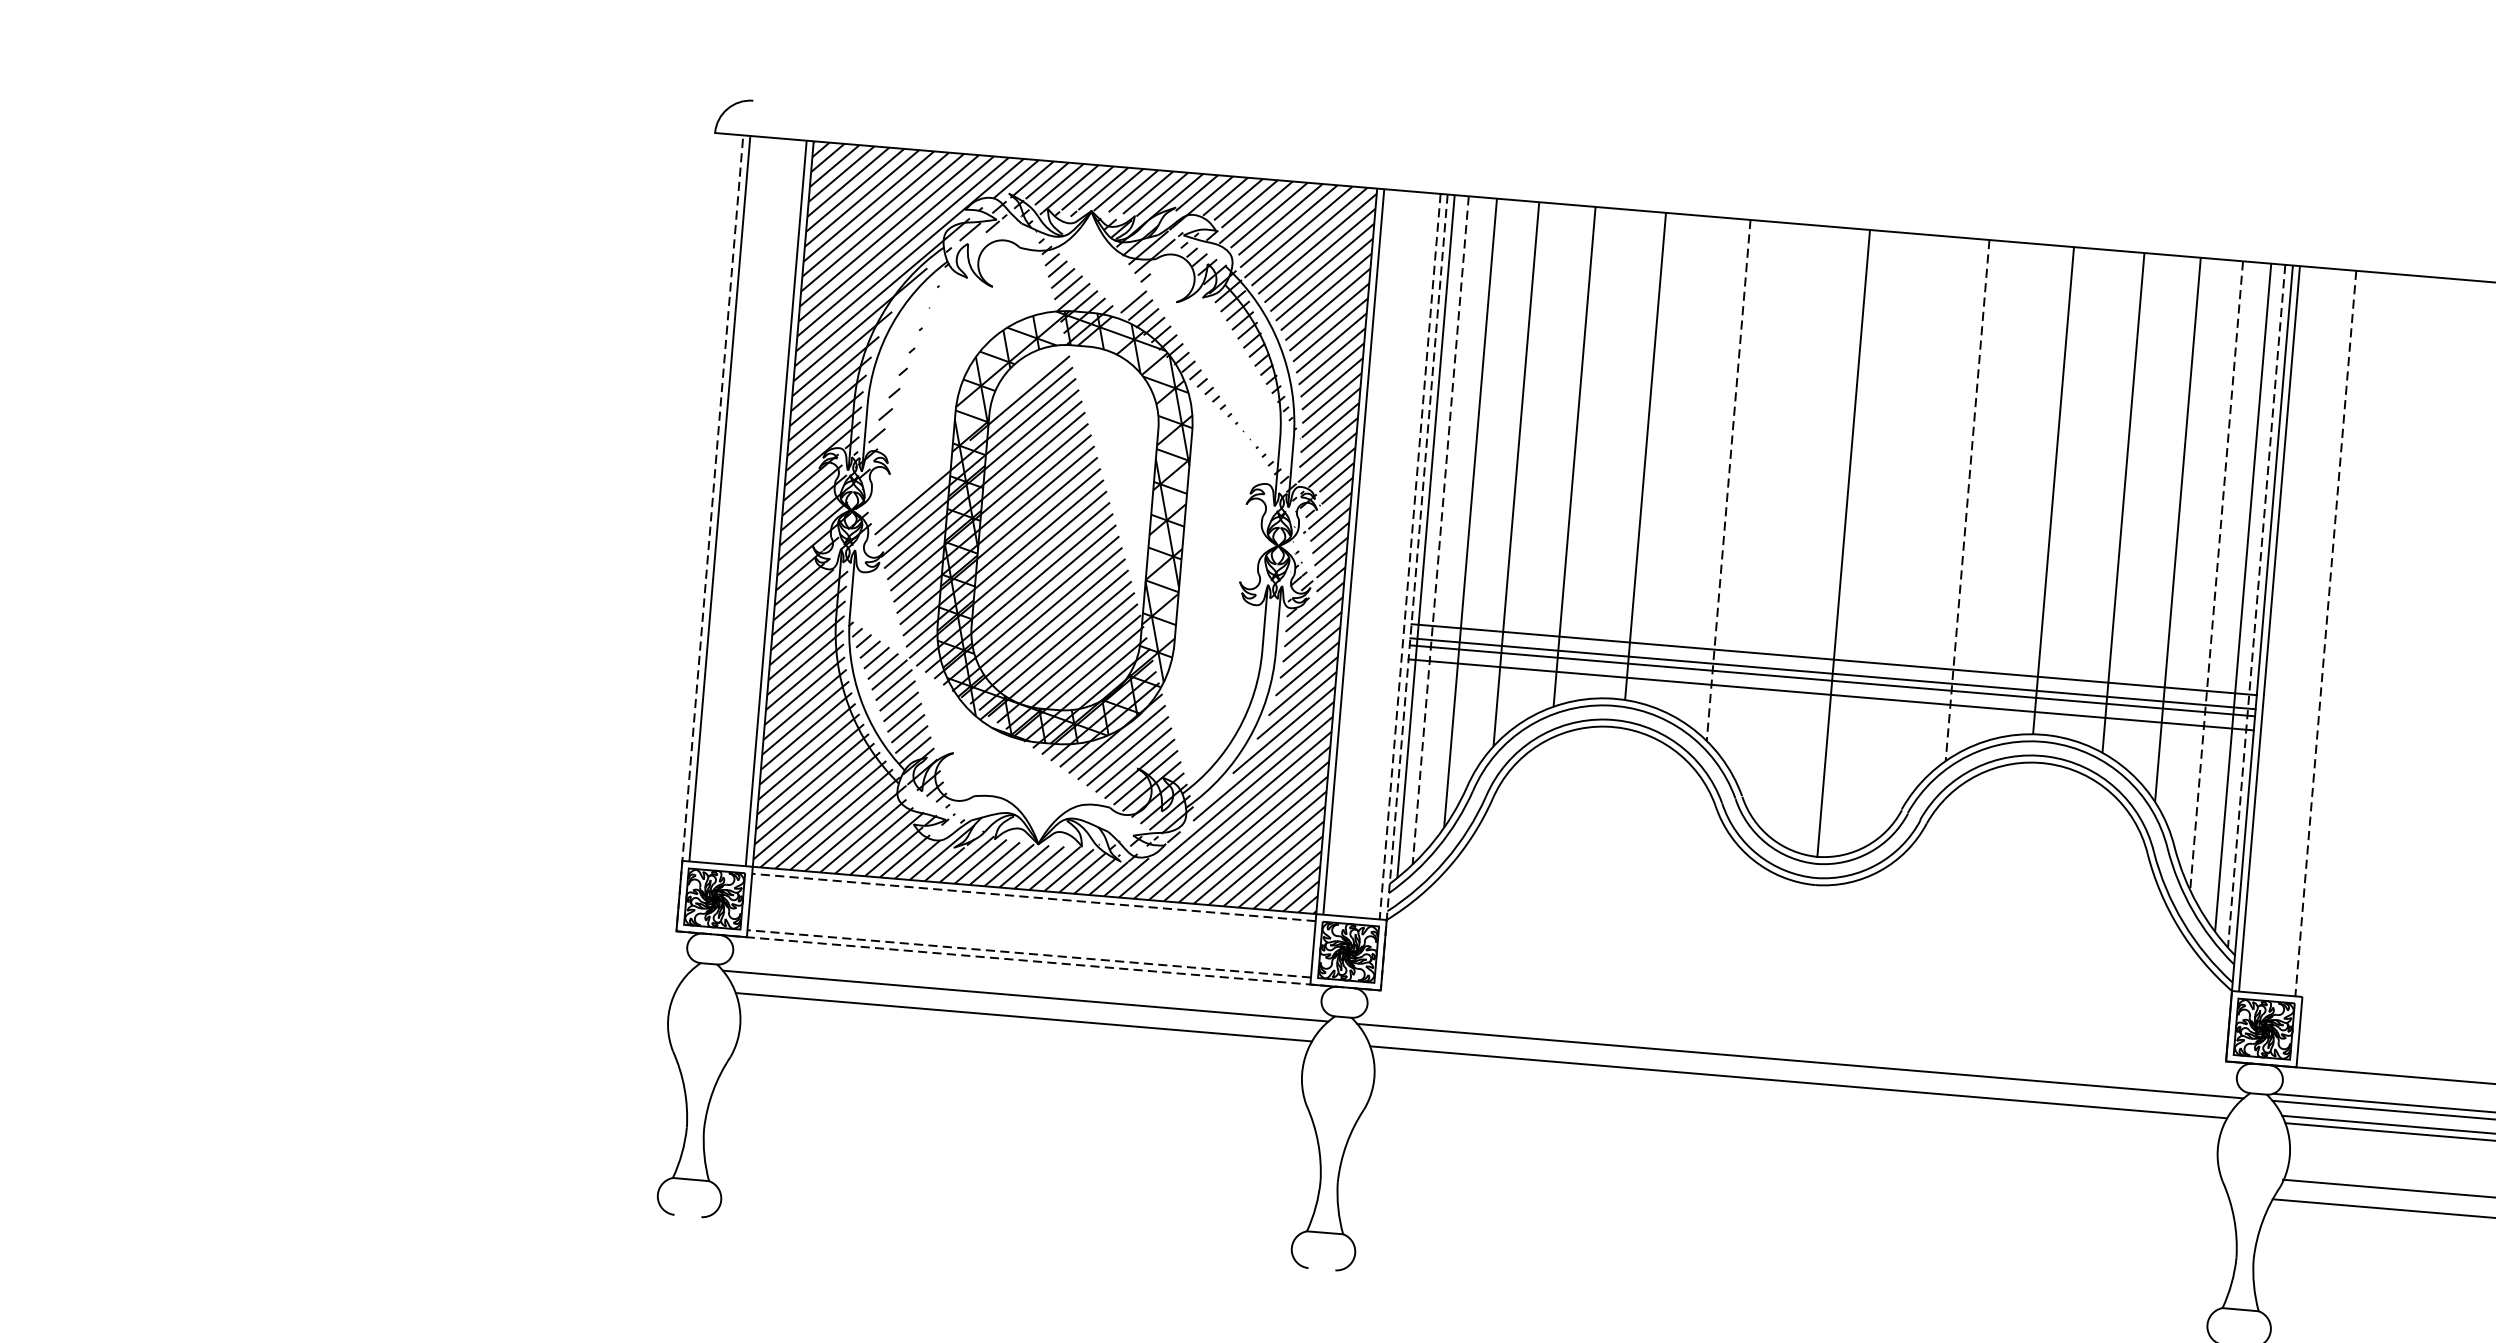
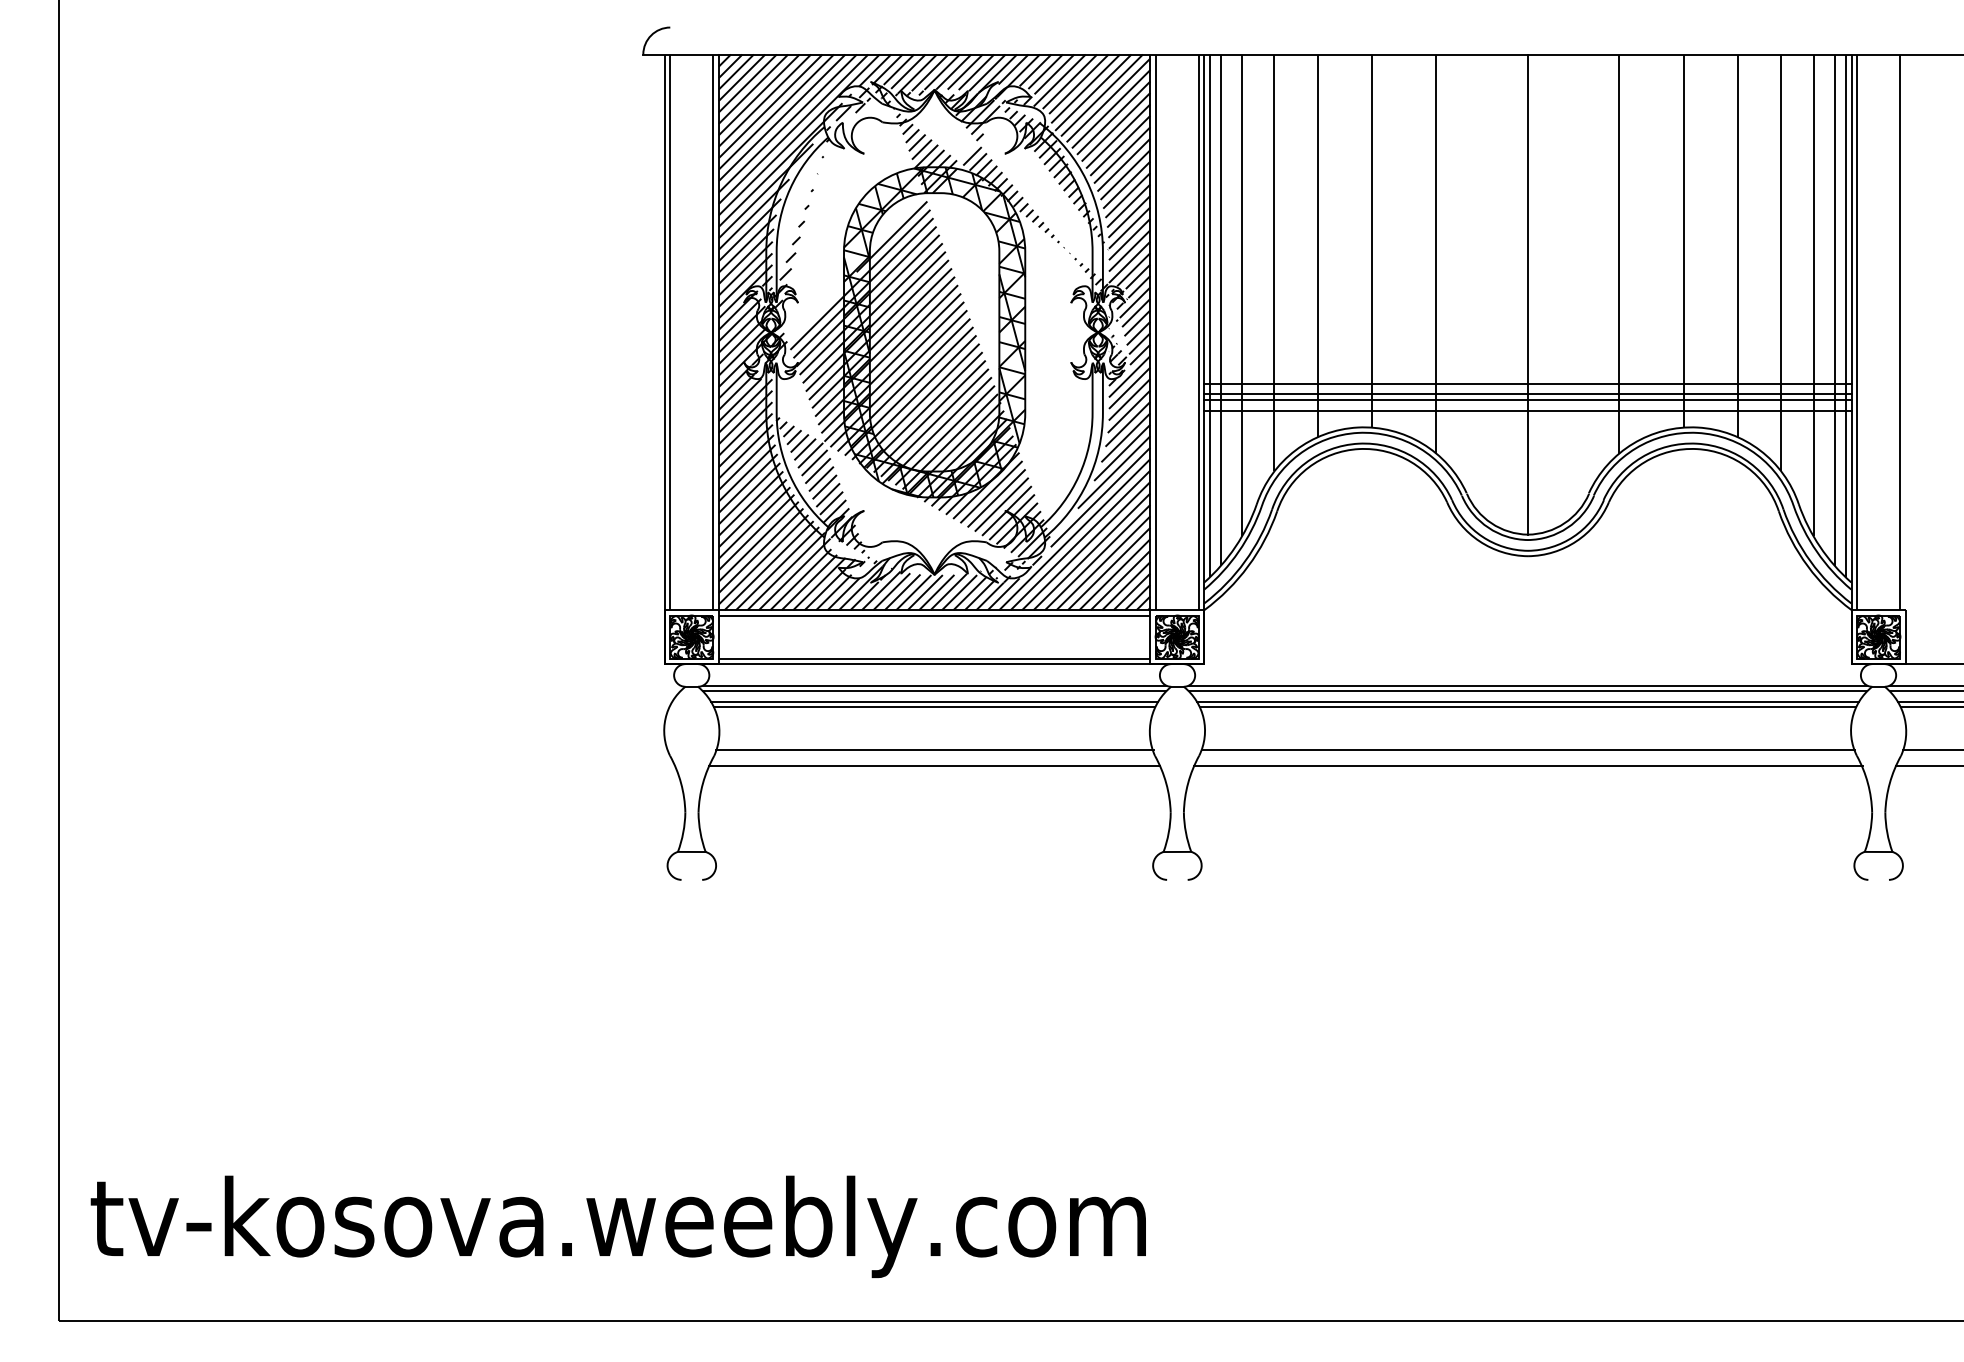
line: (1728, 481) -> (1436, 254), dashed -> solid
line: (1967, 501) -> (1619, 254), dashed -> solid
line: (1440, 530) -> (1220, 310), dashed -> solid
line: (1409, 556) -> (1198, 332), dashed -> solid
line: (2216, 575) -> (1813, 295), dashed -> solid
line: (2256, 606) -> (1845, 316), dashed -> solid
line: (2326, 633) -> (1900, 332), dashed -> solid
line: (1033, 897) -> (934, 615), dashed -> solid
line: (1029, 953) -> (934, 658), dashed -> solid
line: (1028, 961) -> (934, 664), dashed -> solid
line: (1026, 988) -> (934, 685), added
line: (1024, 1009) -> (934, 701), added
line: (1800, 1053) -> (1527, 685), added
line: (1019, 1073) -> (934, 750), added
line: (1799, 1074) -> (1528, 701), added
line: (1017, 1093) -> (934, 765), added
line: (1793, 1138) -> (1527, 750), added
line: (1792, 1158) -> (1528, 765), added

